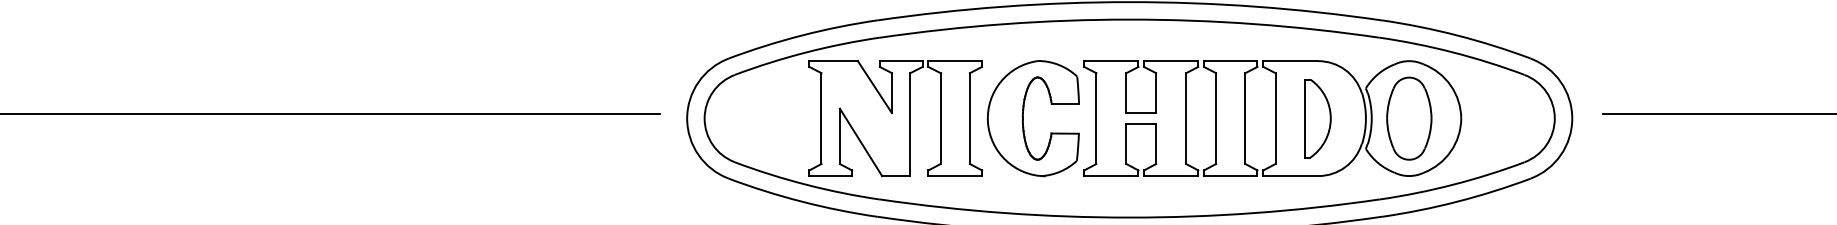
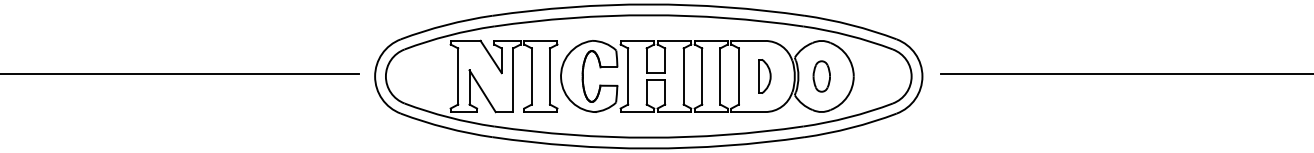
part: (1316, 118) -> (764, 76), size x0.7
part: (1409, 118) -> (821, 76), size x0.6

